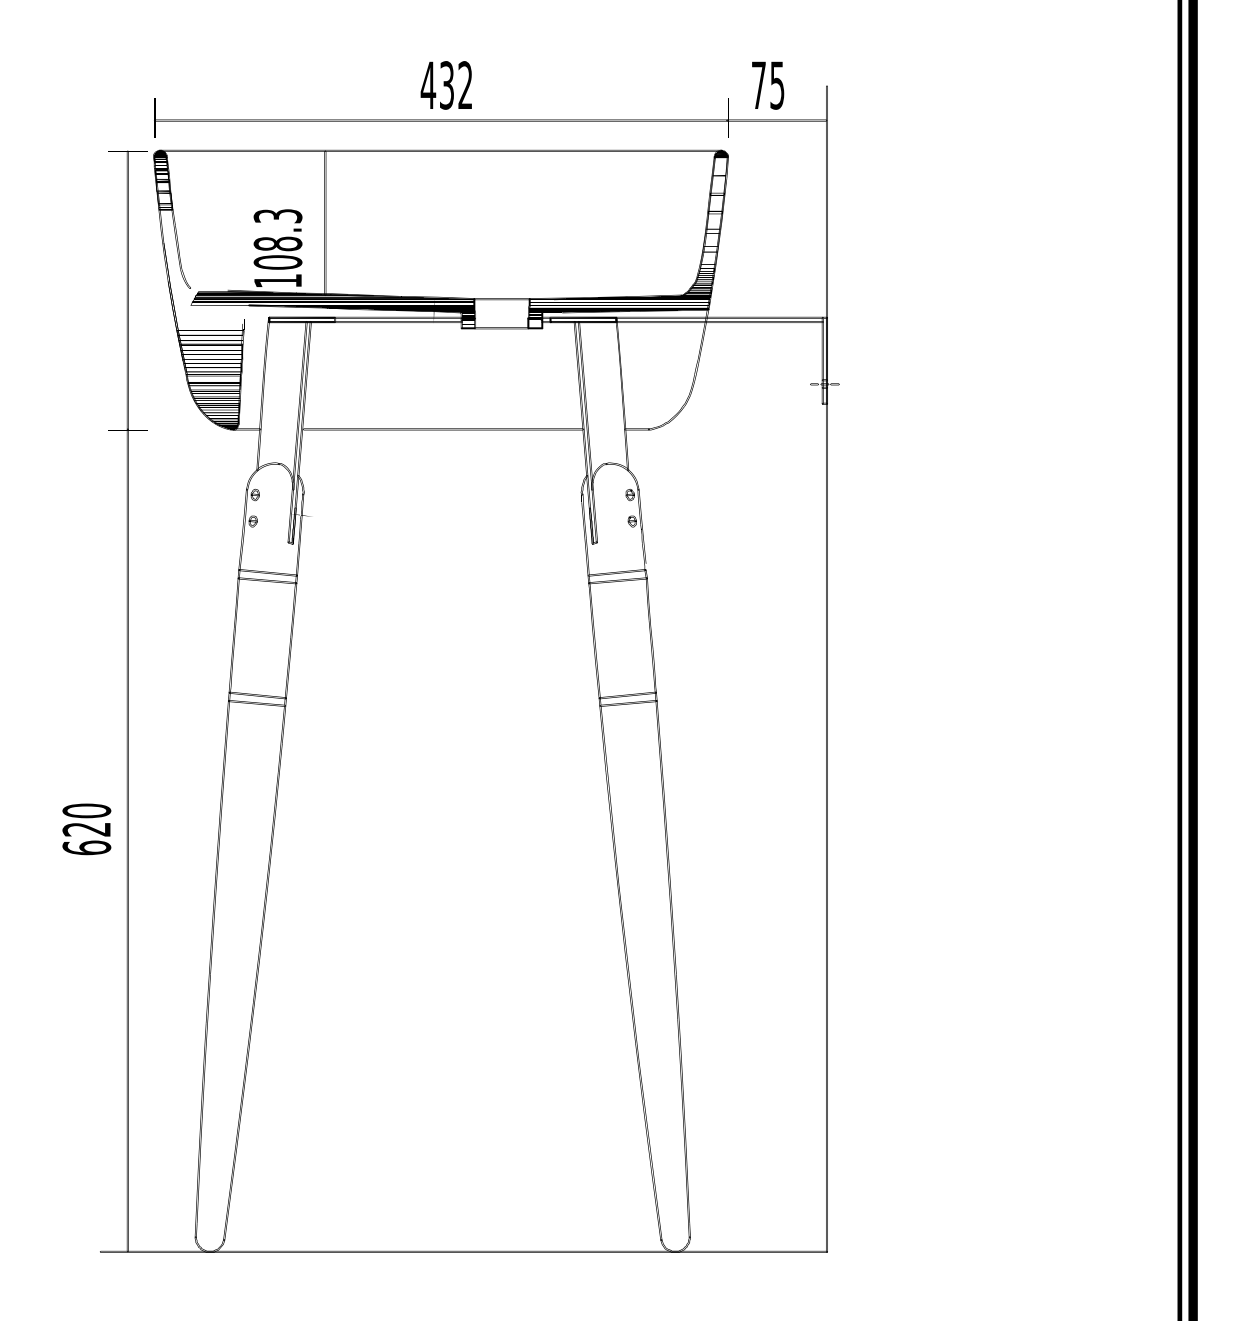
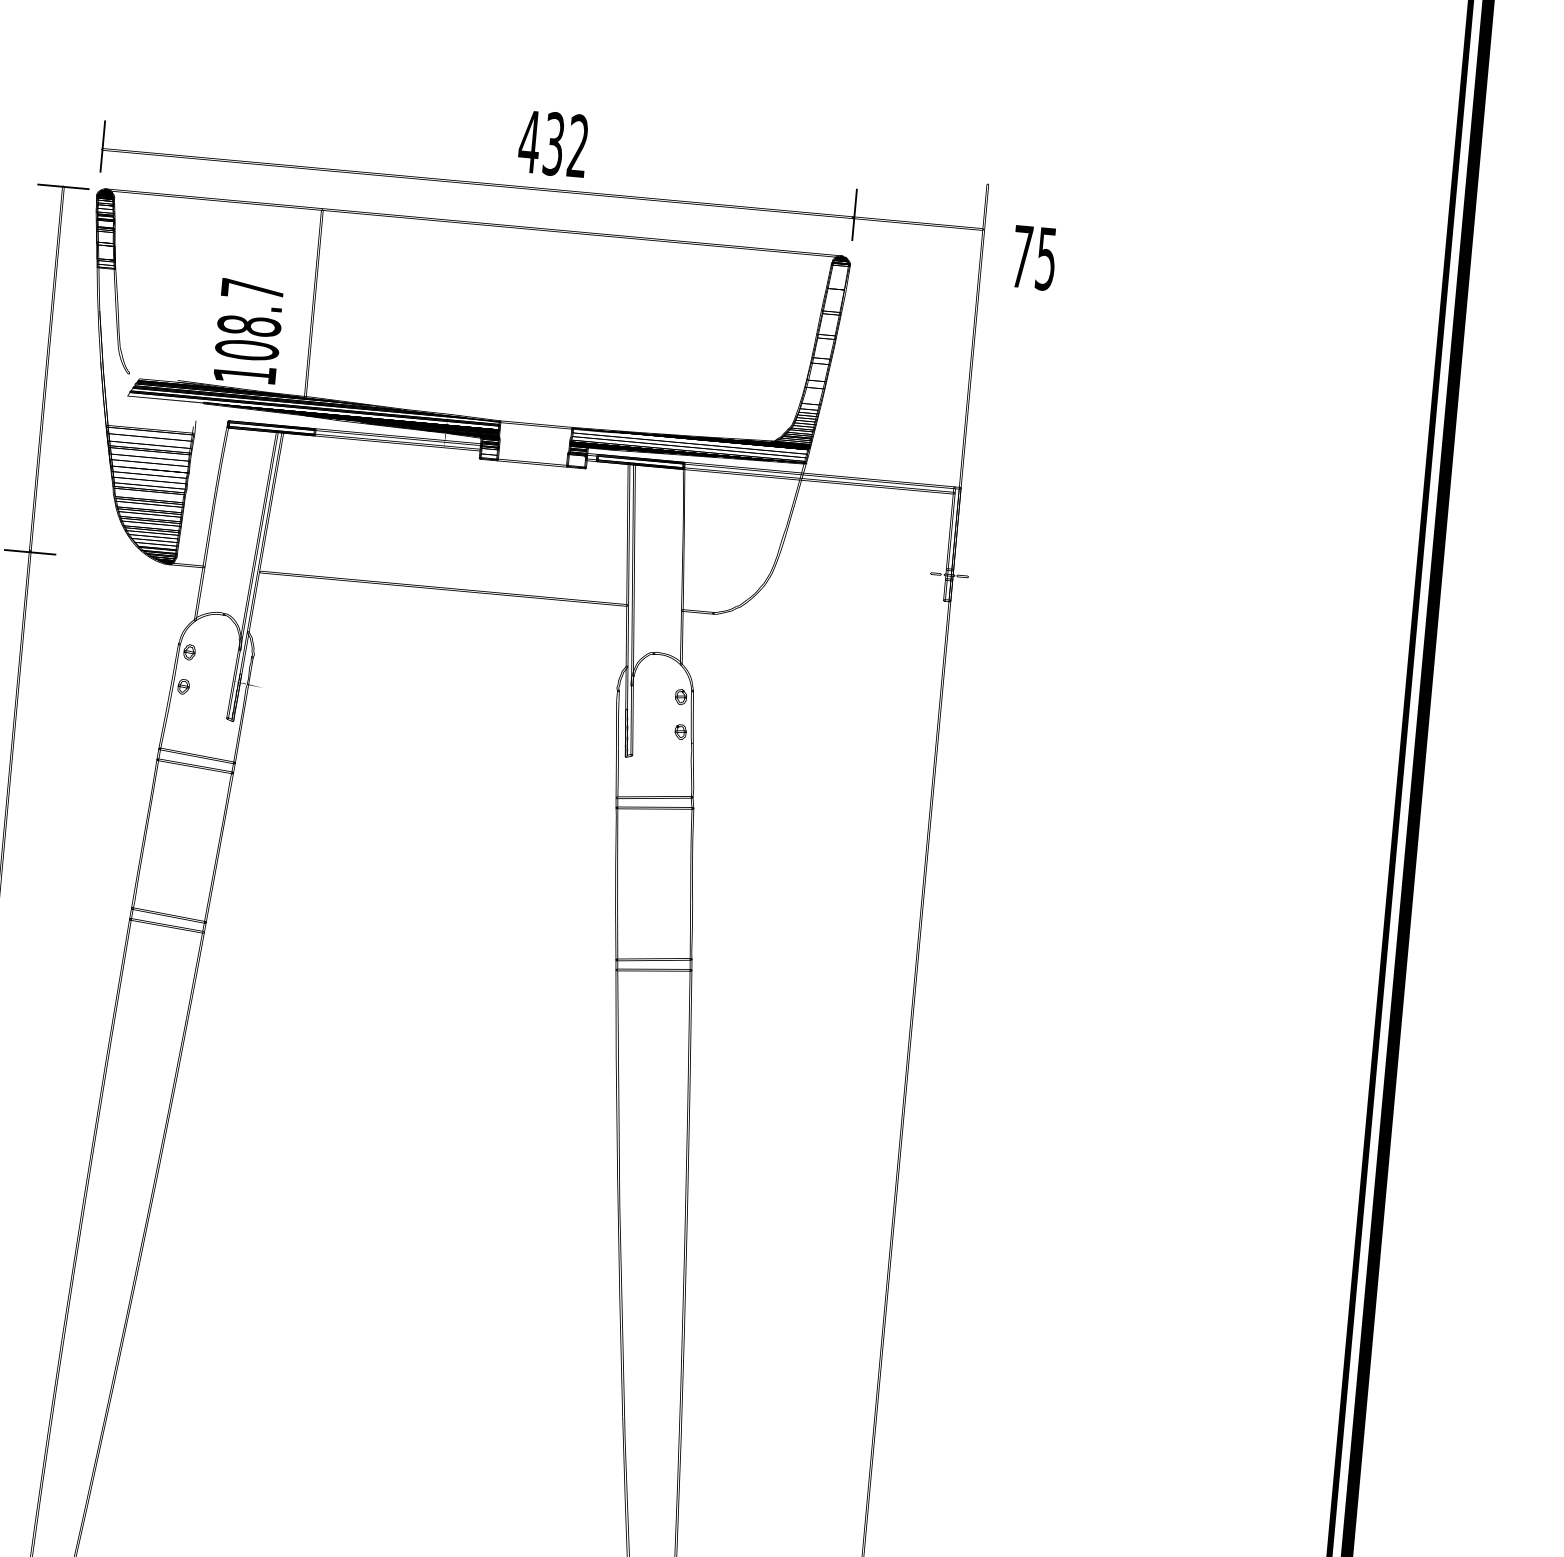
text: (445, 85) -> (551, 143), moved
text: (768, 85) -> (1034, 257), moved
text: (277, 216) -> (251, 289), 108.3 -> 108.7

